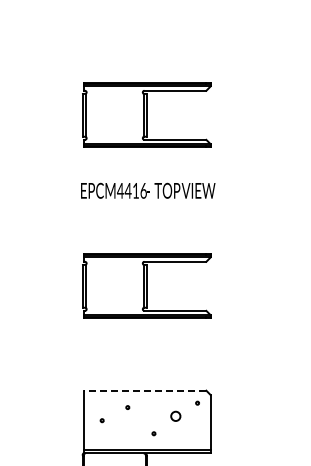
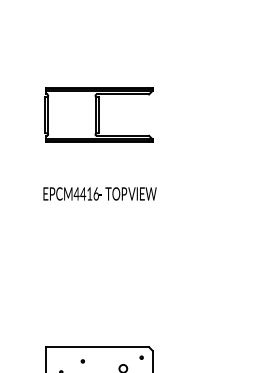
text: (148, 190) -> (100, 193), moved
part: (146, 285) -> (98, 258), removed
line: (144, 390) -> (96, 347), dashed -> solid

